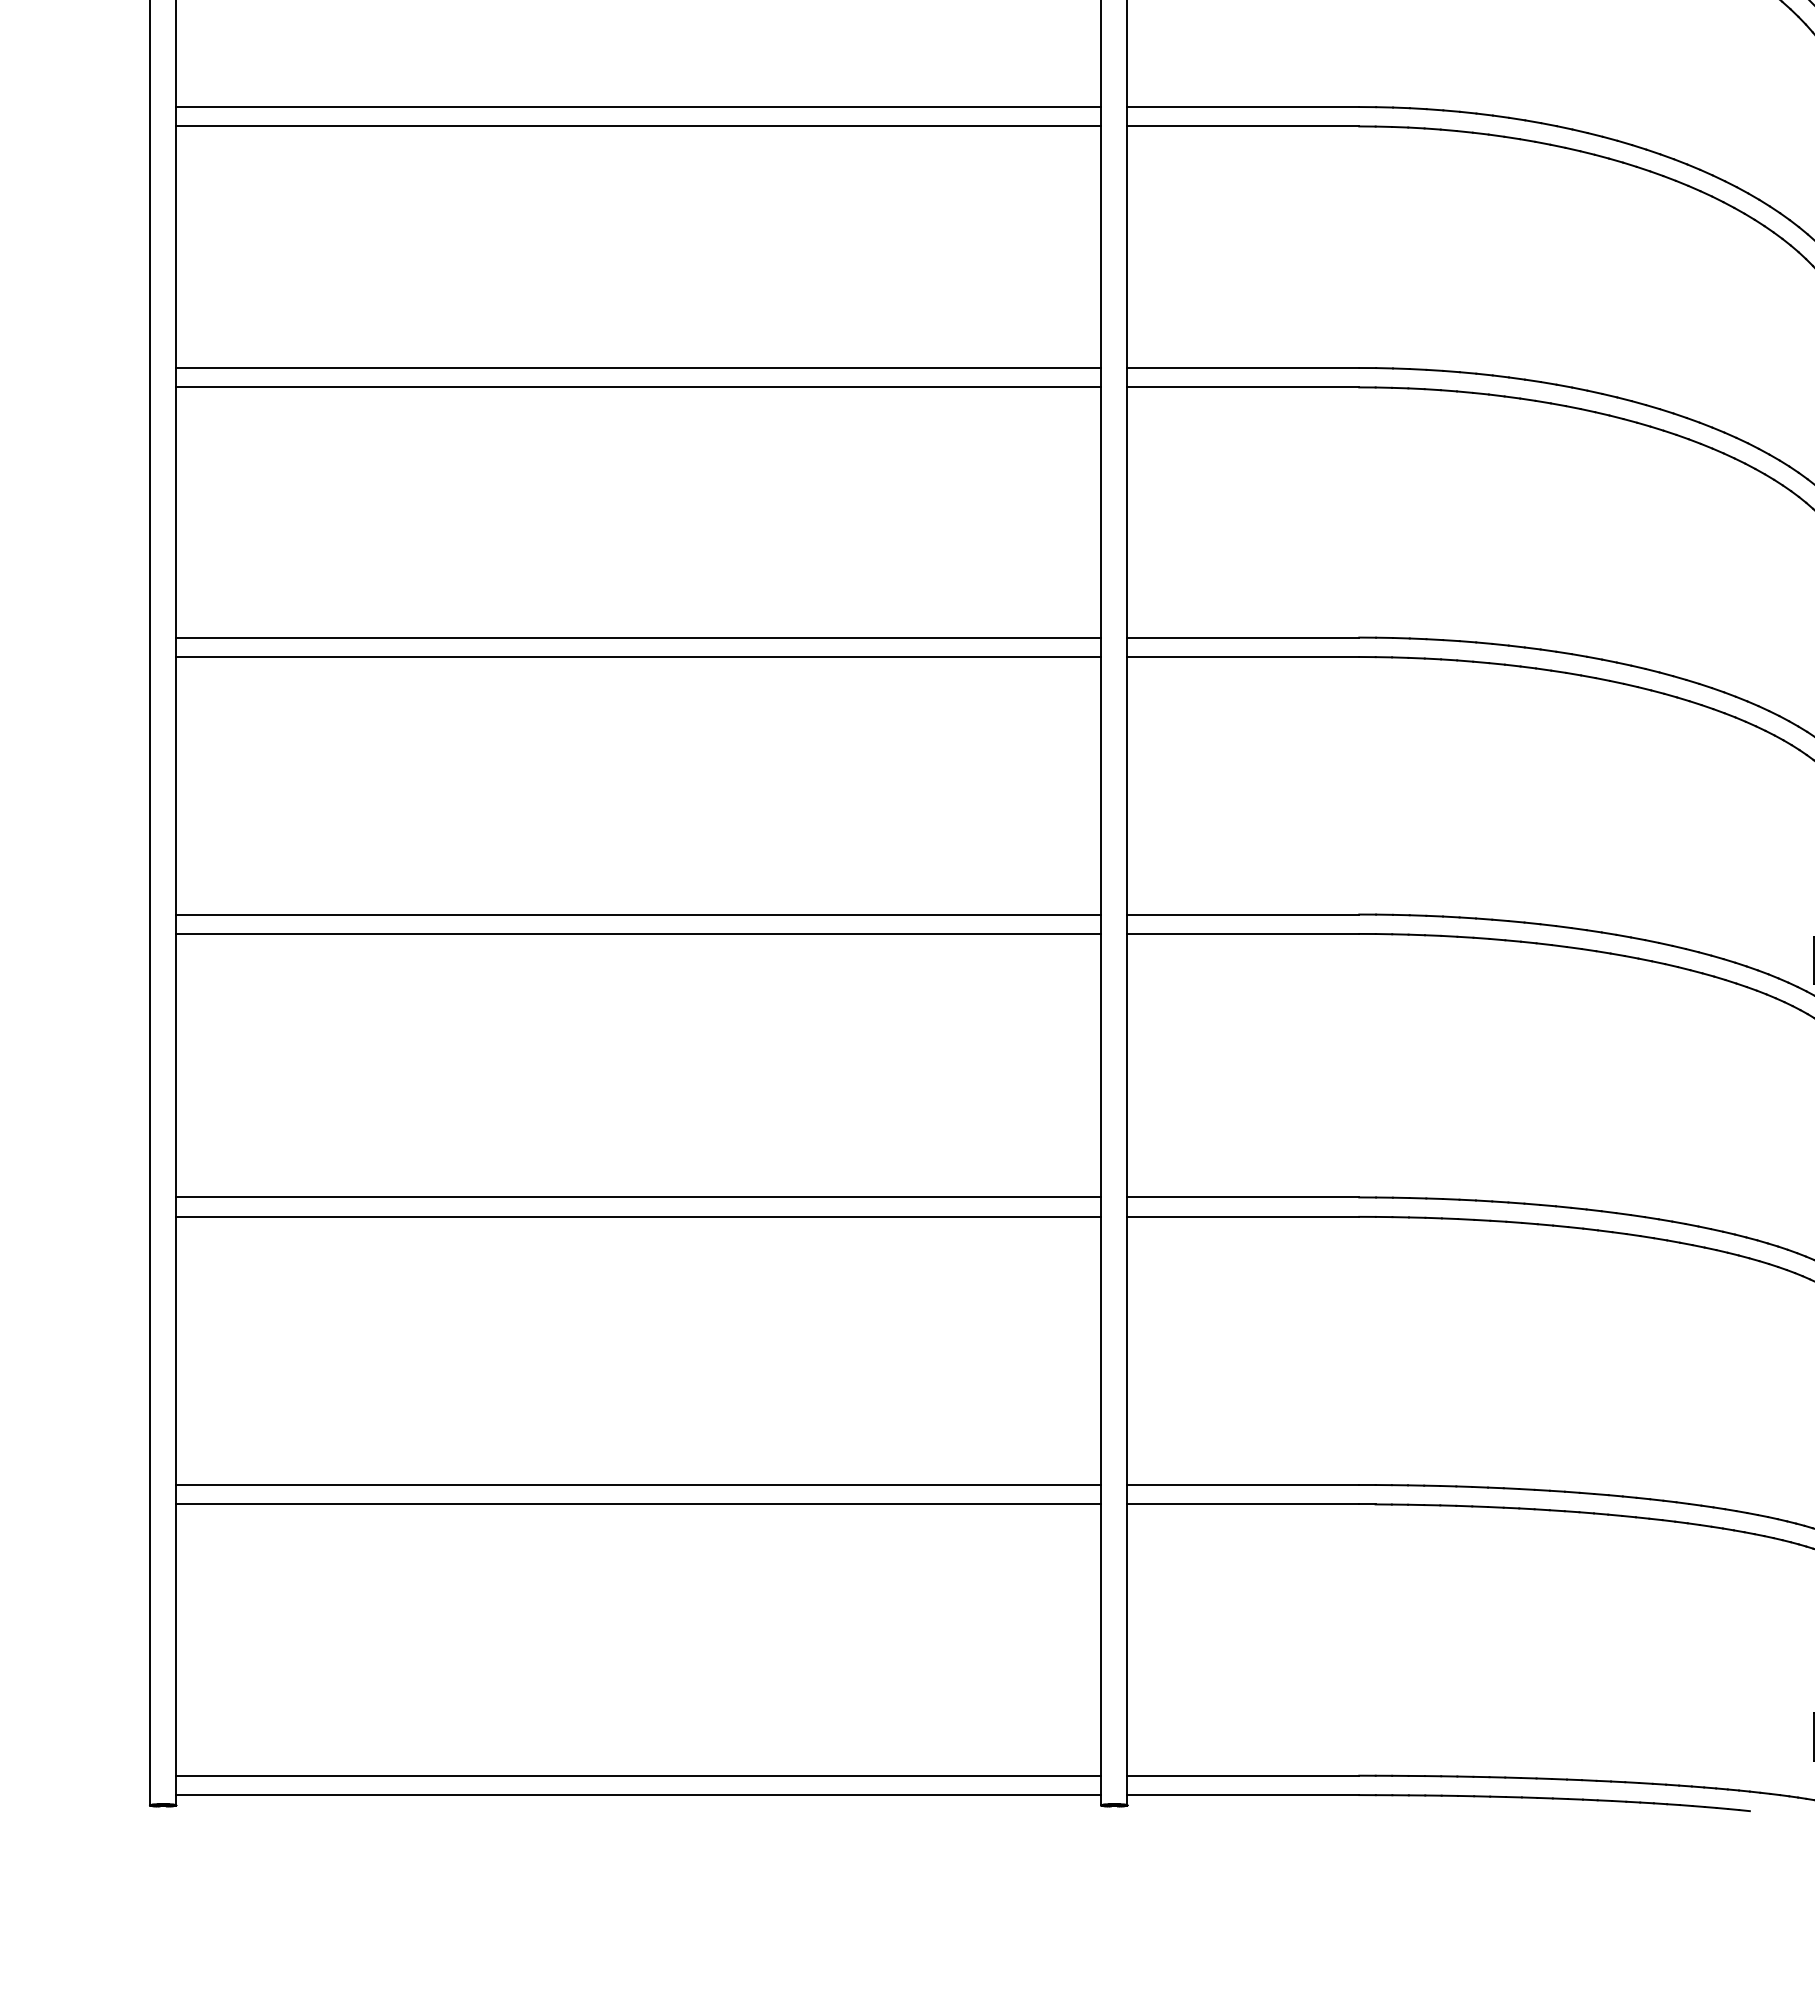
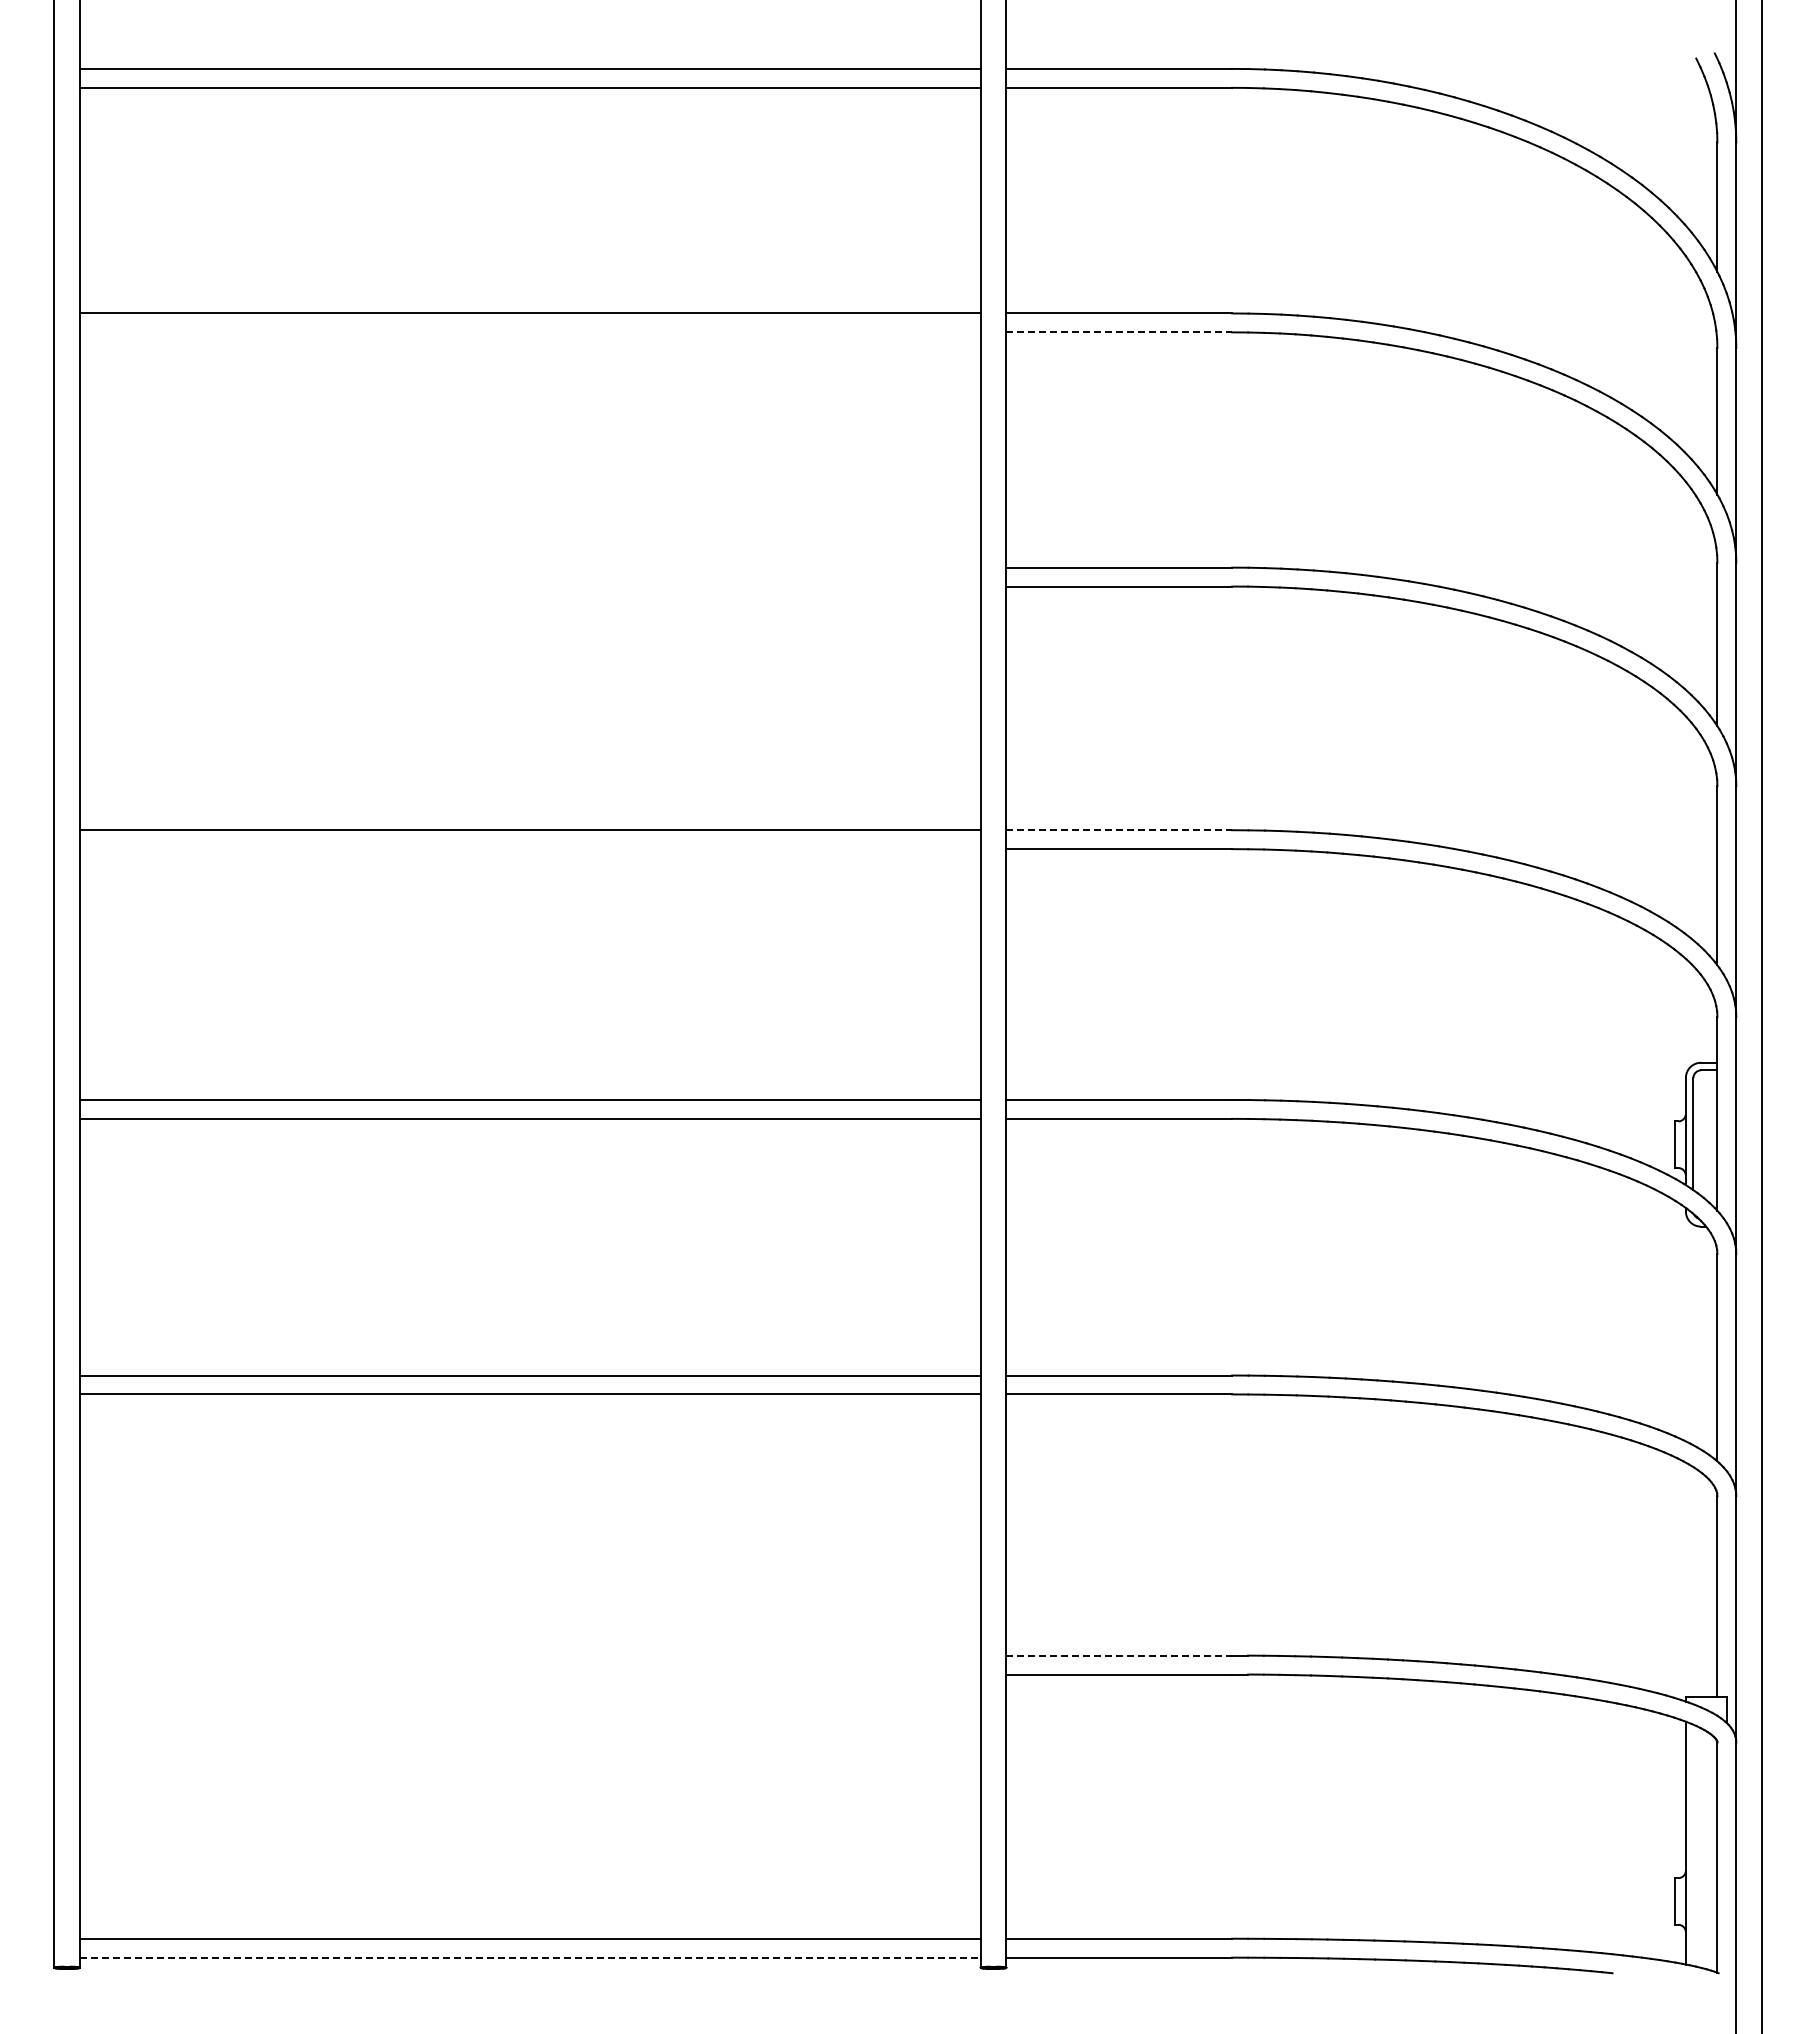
line: (637, 126) -> (529, 332), removed
line: (1243, 126) -> (1119, 332), solid -> dashed
line: (637, 367) -> (529, 567), removed
line: (637, 387) -> (529, 586), removed
line: (1243, 637) -> (1119, 830), solid -> dashed
line: (637, 657) -> (529, 849), removed
line: (637, 1484) -> (529, 1655), removed
line: (1243, 1484) -> (1119, 1655), solid -> dashed
line: (637, 1504) -> (529, 1674), removed
line: (638, 1794) -> (530, 1957), solid -> dashed

